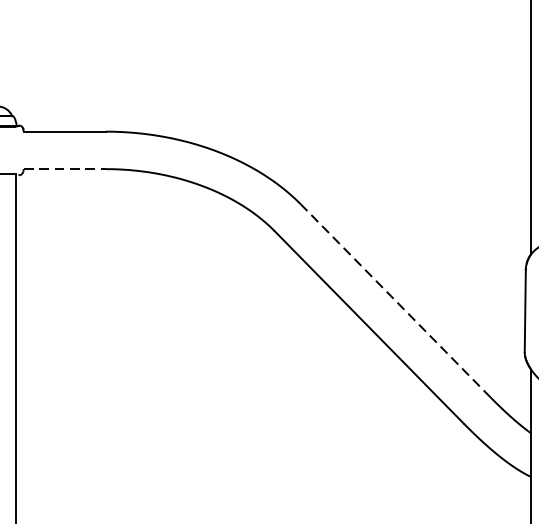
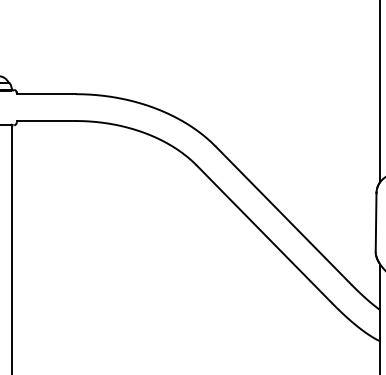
line: (64, 169) -> (46, 121), dashed -> solid
line: (395, 301) -> (283, 215), dashed -> solid

